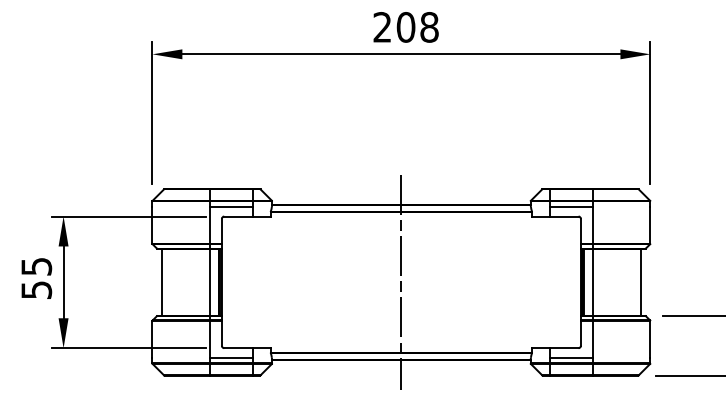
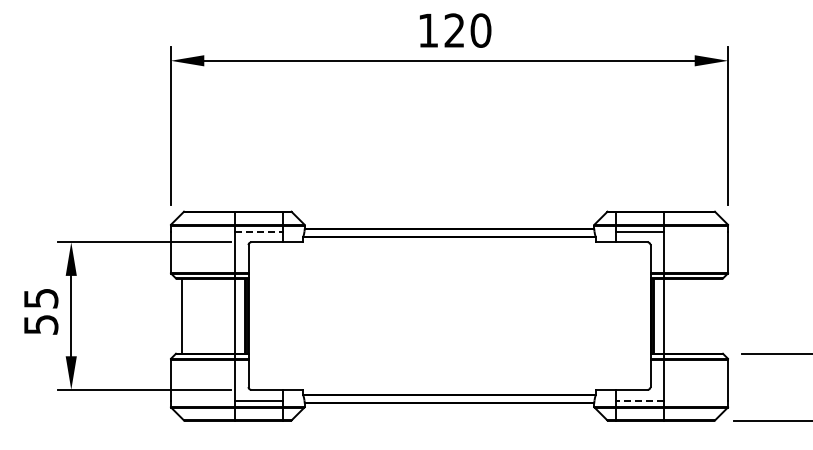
text: (405, 27) -> (454, 30), 208 -> 120
line: (231, 206) -> (259, 231), solid -> dashed
line: (401, 281) -> (449, 315), removed
line: (640, 281) -> (717, 315), removed
line: (571, 357) -> (639, 400), solid -> dashed

